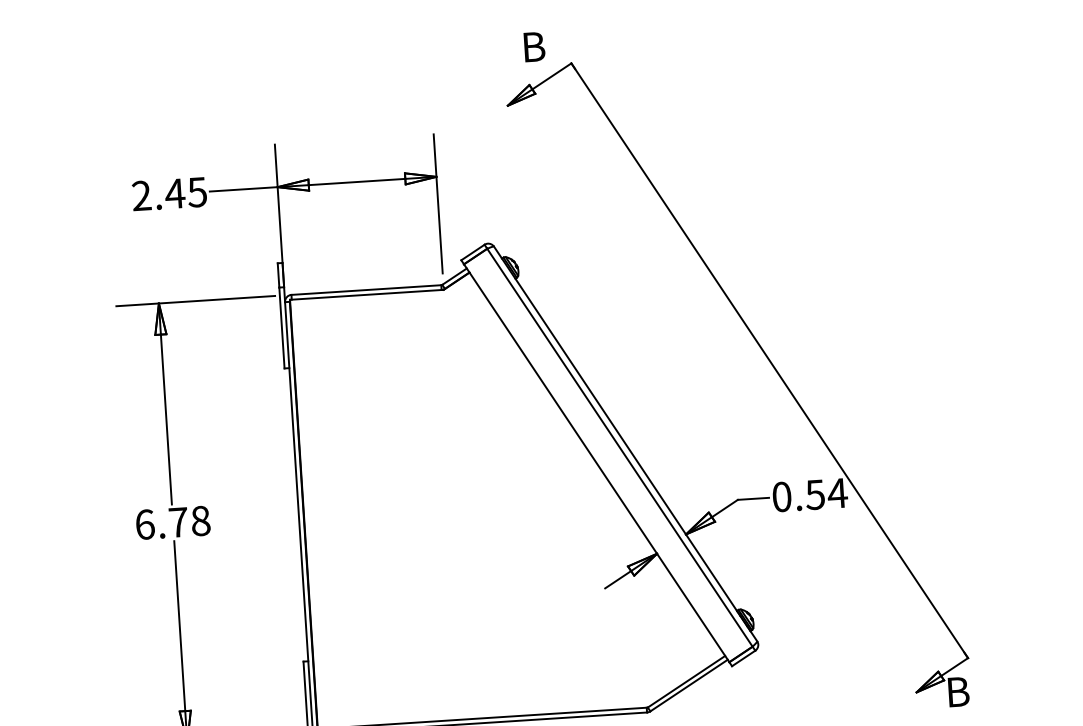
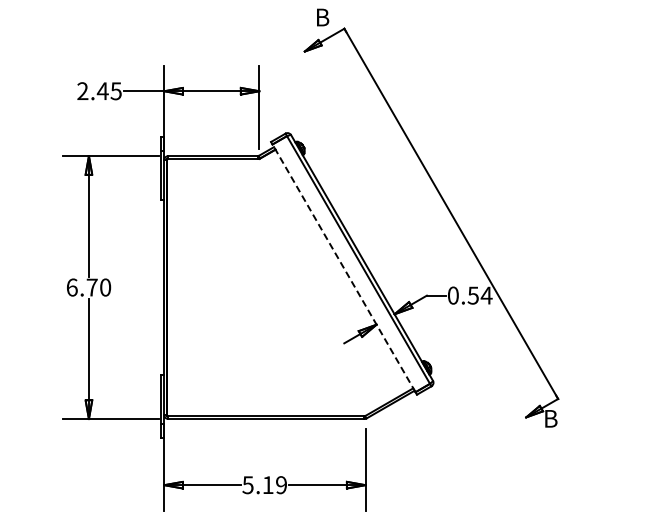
line: (595, 461) -> (343, 267), solid -> dashed
text: (200, 520) -> (105, 287), 6.78 -> 6.70

